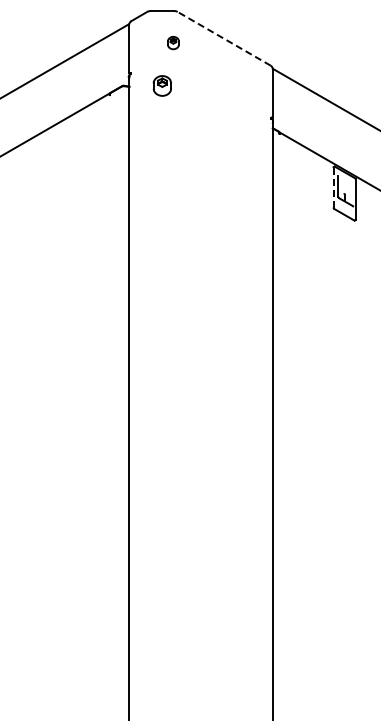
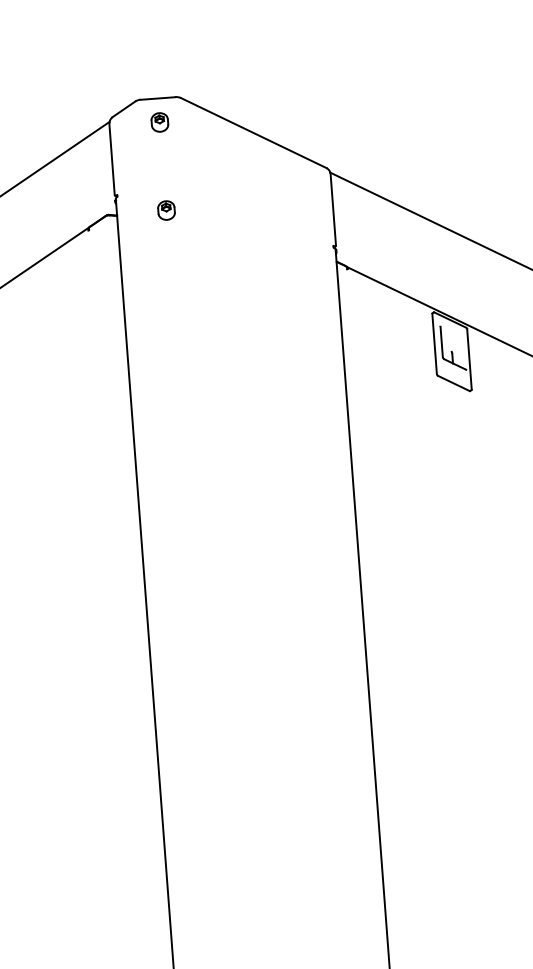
line: (224, 38) -> (254, 132), dashed -> solid
part: (173, 43) -> (160, 123), moved
part: (162, 85) -> (166, 210), size x0.62
line: (333, 188) -> (434, 345), dashed -> solid

